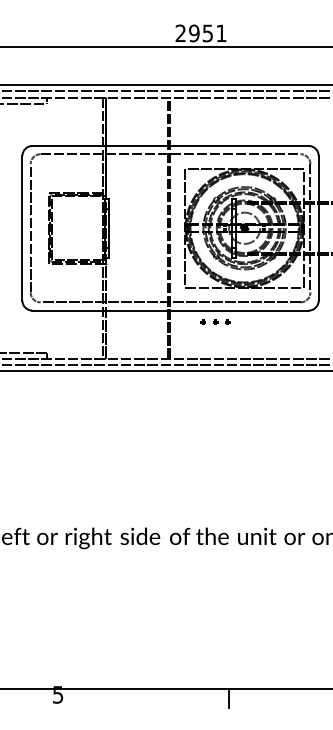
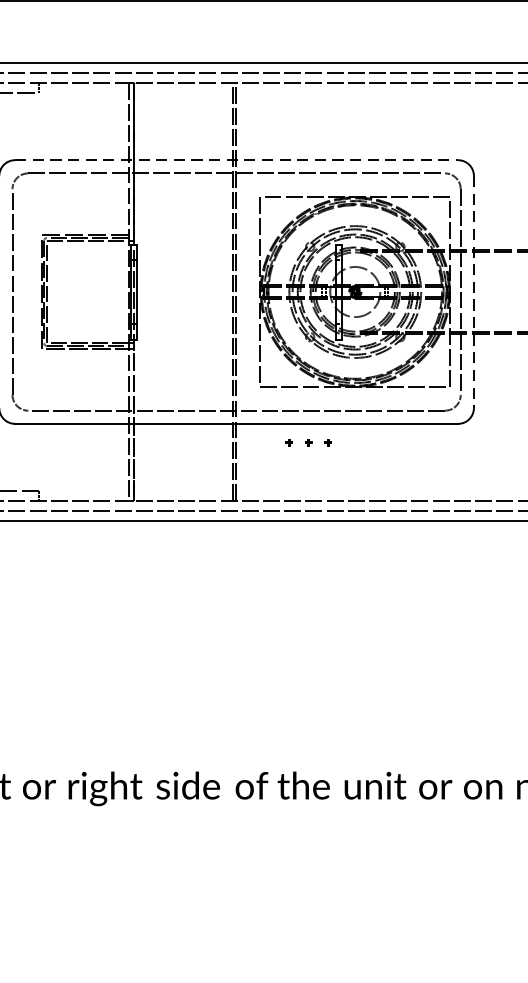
line: (171, 146) -> (238, 160), solid -> dashed
line: (318, 228) -> (473, 292), solid -> dashed

